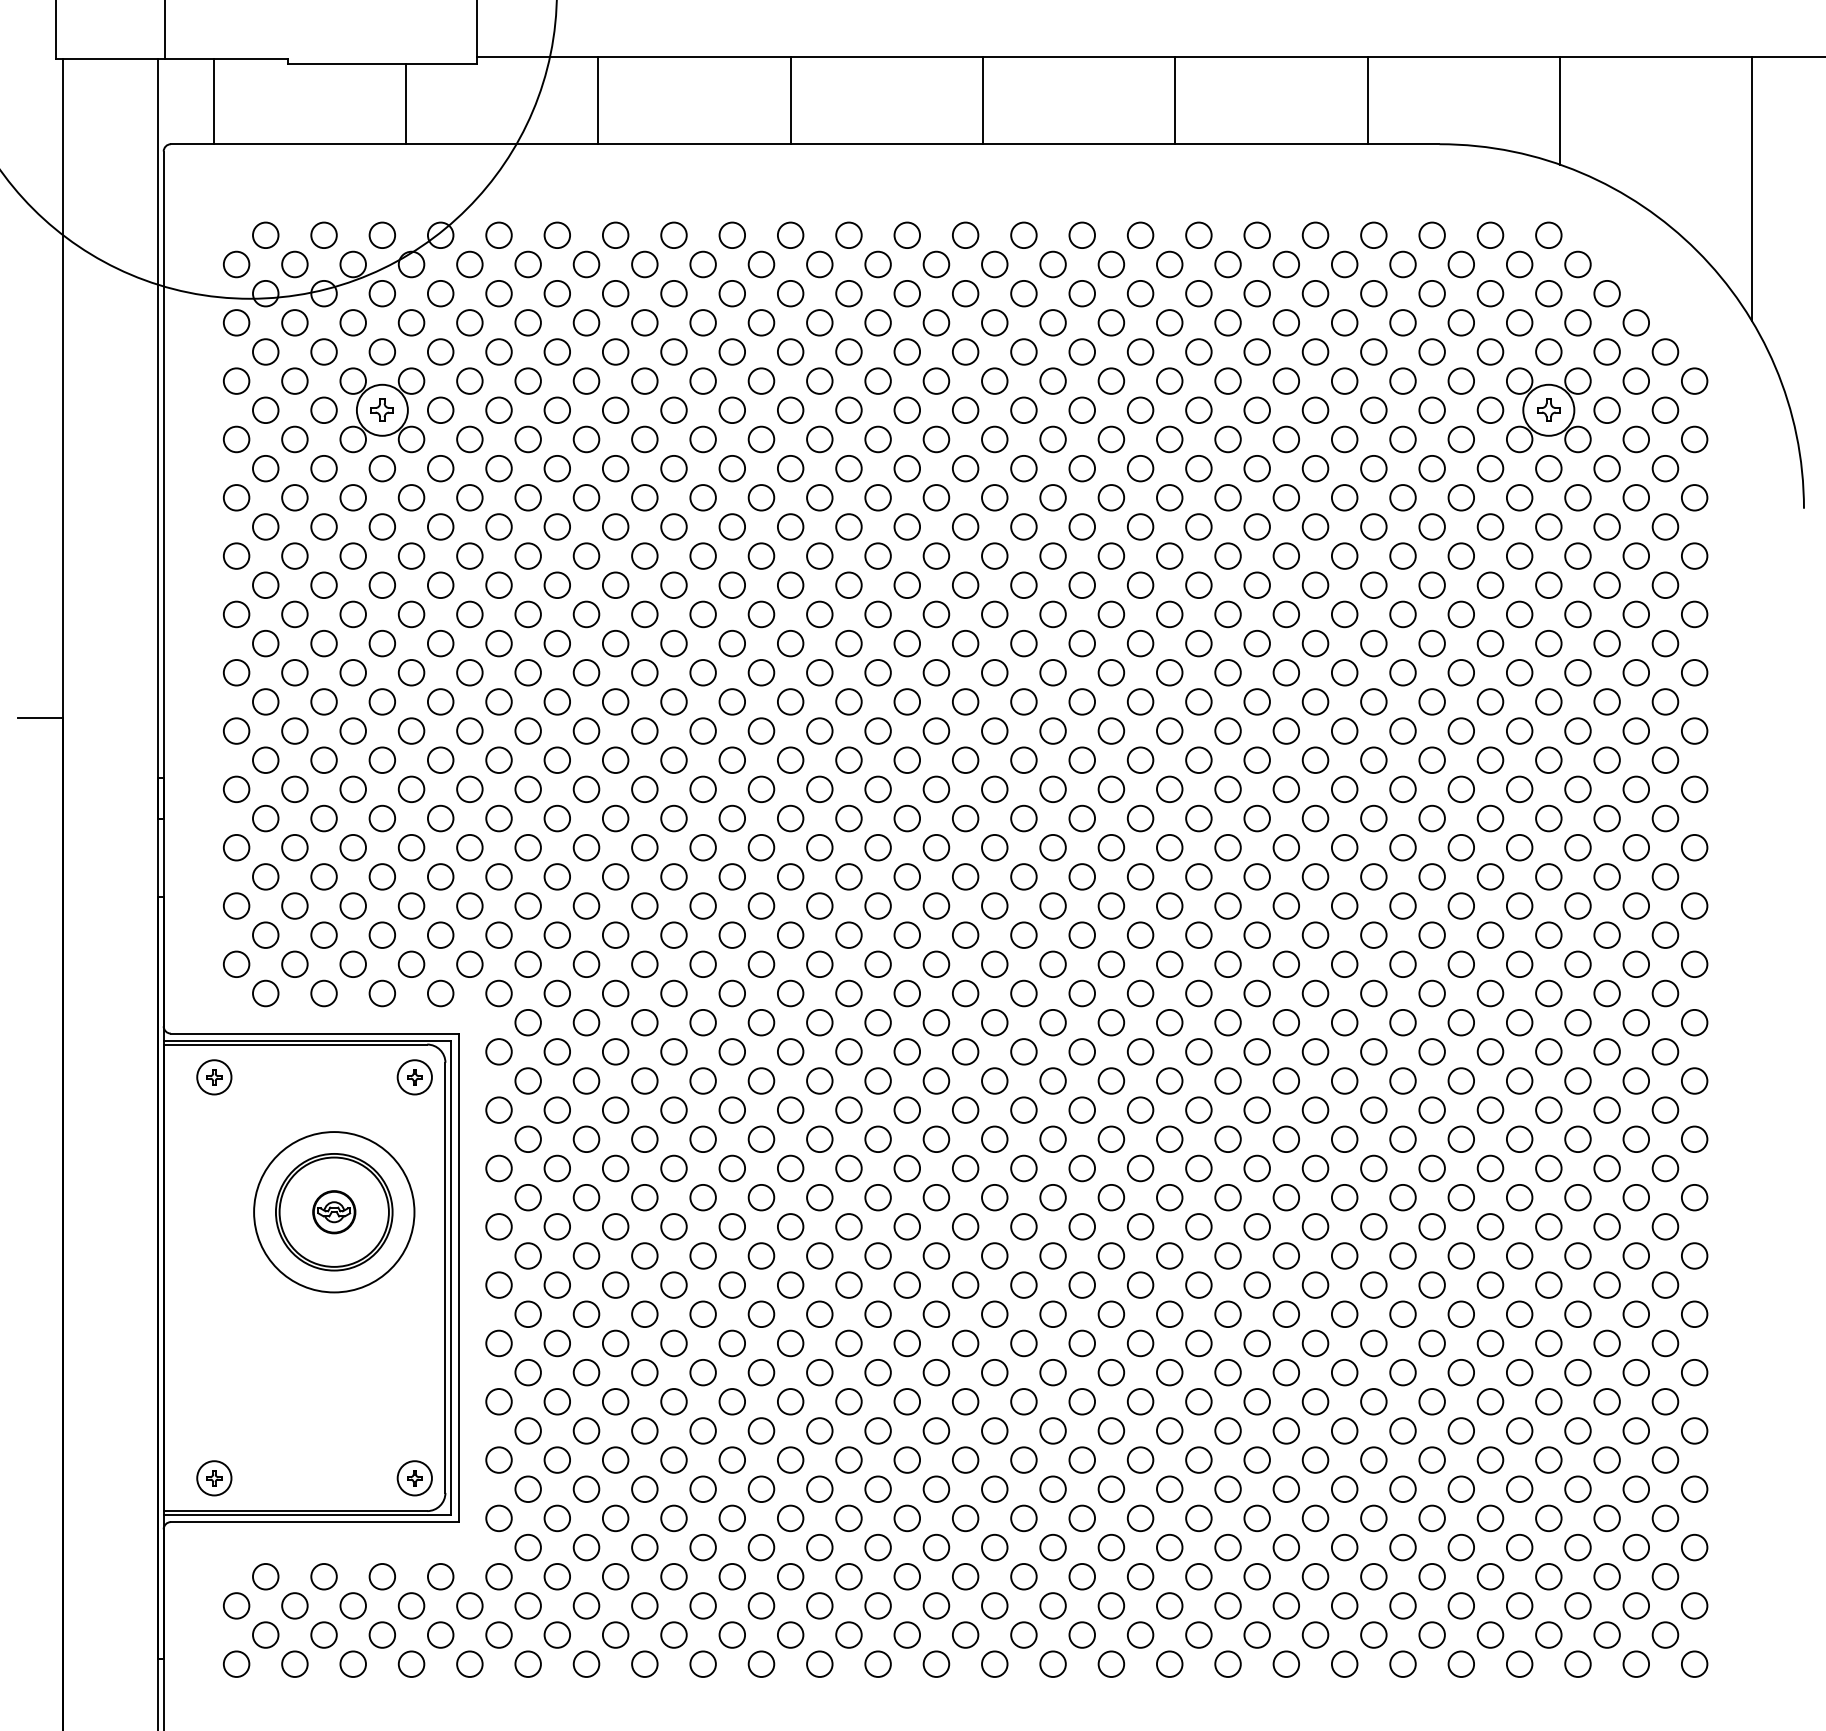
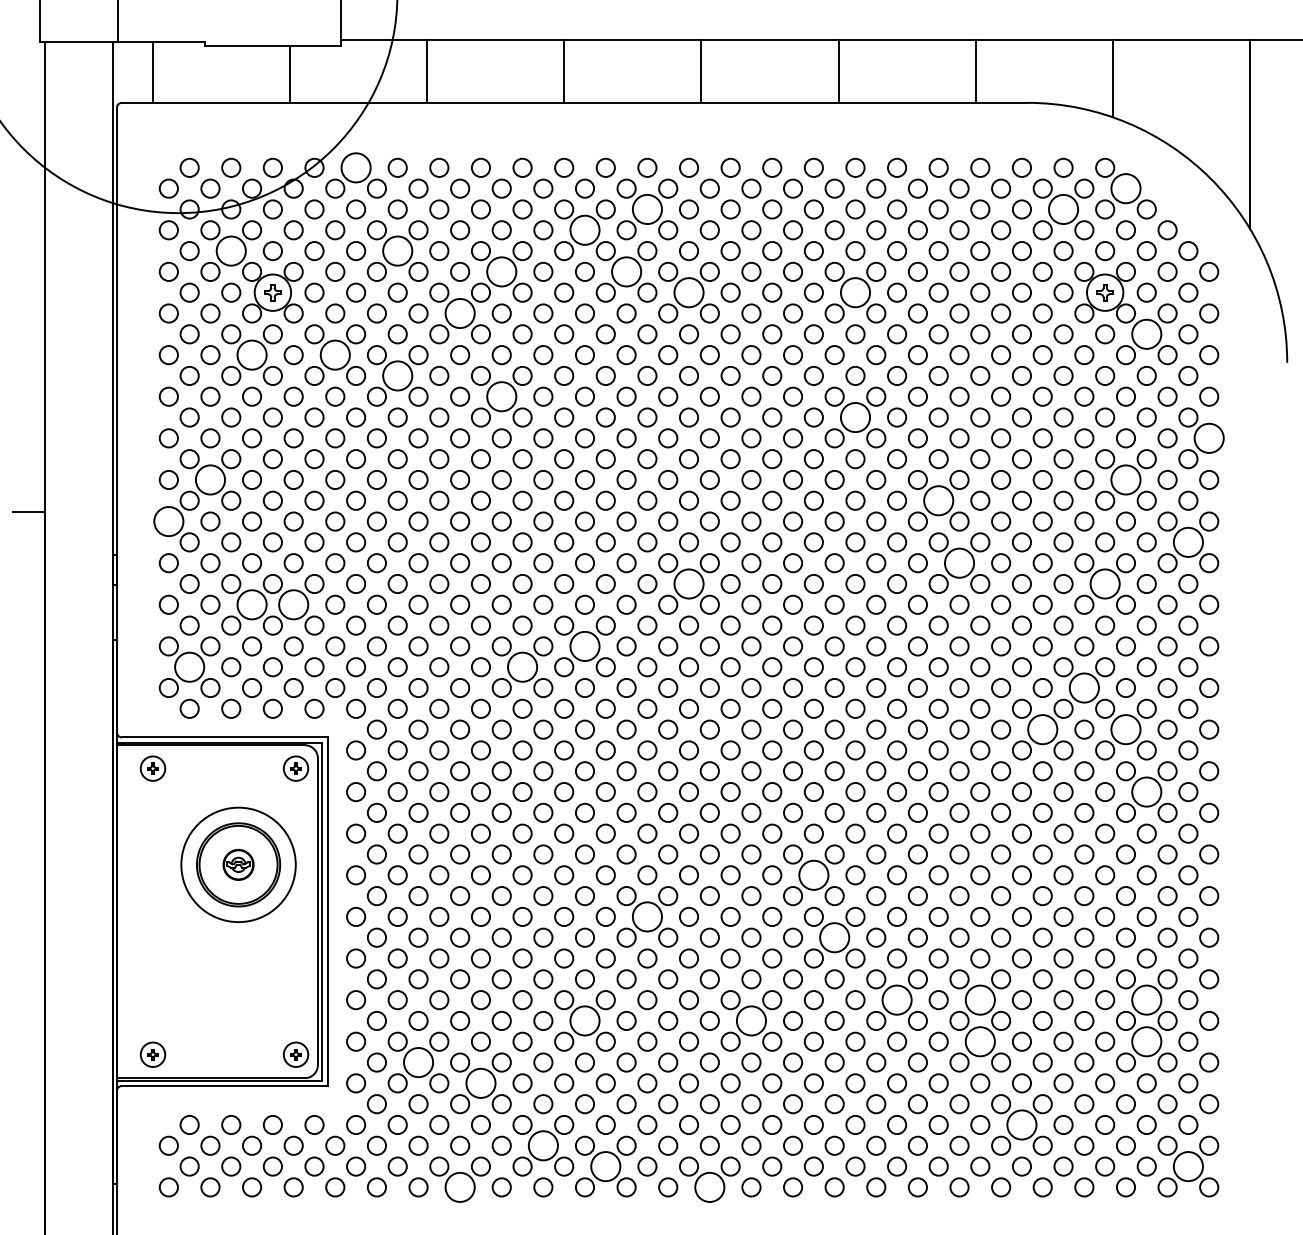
circle: (499, 234) -> (356, 167), size x1.6
circle: (1577, 264) -> (1125, 188), size x1.6
circle: (907, 293) -> (647, 209), size x1.6
circle: (1490, 293) -> (1063, 209), size x1.6
circle: (819, 323) -> (584, 230), size x1.6
circle: (324, 352) -> (231, 251), size x1.6
circle: (557, 352) -> (397, 251), size x1.6
circle: (702, 380) -> (501, 271), size x1.6
circle: (877, 380) -> (626, 271), size x1.6
circle: (964, 410) -> (688, 292), size x1.6
circle: (1198, 410) -> (855, 292), size x1.6
circle: (645, 439) -> (460, 313), size x1.6
circle: (1606, 468) -> (1146, 334), size x1.6
circle: (353, 498) -> (252, 355), size x1.6
circle: (470, 498) -> (335, 355), size x1.6
circle: (557, 526) -> (397, 375), size x1.6
circle: (702, 555) -> (501, 396), size x1.6
circle: (1198, 585) -> (855, 417), size x1.6
circle: (1695, 614) -> (1209, 438), size x1.6
circle: (294, 672) -> (210, 479), size x1.6
circle: (1577, 672) -> (1125, 479), size x1.6
circle: (1315, 701) -> (938, 500), size x1.6
circle: (236, 730) -> (168, 521), size x1.6
circle: (1665, 760) -> (1188, 542), size x1.6
circle: (1344, 789) -> (959, 563), size x1.6
circle: (964, 817) -> (688, 583), size x1.6
circle: (1549, 817) -> (1105, 583), size x1.6
circle: (353, 847) -> (252, 604), size x1.6
circle: (411, 847) -> (293, 604), size x1.6
circle: (819, 906) -> (584, 646), size x1.6
circle: (265, 935) -> (189, 667), size x1.6
circle: (732, 935) -> (522, 667), size x1.6
circle: (1519, 963) -> (1084, 687), size x1.6
circle: (1460, 1022) -> (1042, 729), size x1.6
circle: (1577, 1022) -> (1125, 729), size x1.6
circle: (1606, 1109) -> (1146, 791), size x1.6
circle: (1140, 1227) -> (813, 875), size x1.6
circle: (907, 1284) -> (647, 916), size x1.6
circle: (1169, 1313) -> (834, 937), size x1.6
circle: (1257, 1402) -> (897, 1000), size x1.6
circle: (1374, 1402) -> (980, 1000), size x1.6
circle: (1606, 1402) -> (1146, 1000), size x1.6
circle: (819, 1430) -> (584, 1020), size x1.6
circle: (1053, 1430) -> (751, 1020), size x1.6
circle: (1374, 1459) -> (980, 1041), size x1.6
circle: (1606, 1459) -> (1146, 1041), size x1.6
circle: (586, 1489) -> (418, 1062), size x1.6
circle: (673, 1518) -> (480, 1083), size x1.6
circle: (1431, 1576) -> (1021, 1124), size x1.6
circle: (761, 1605) -> (543, 1145), size x1.6
circle: (848, 1634) -> (605, 1166), size x1.6
circle: (1665, 1634) -> (1188, 1166), size x1.6
circle: (645, 1664) -> (460, 1187), size x1.6
circle: (994, 1664) -> (709, 1187), size x1.6

